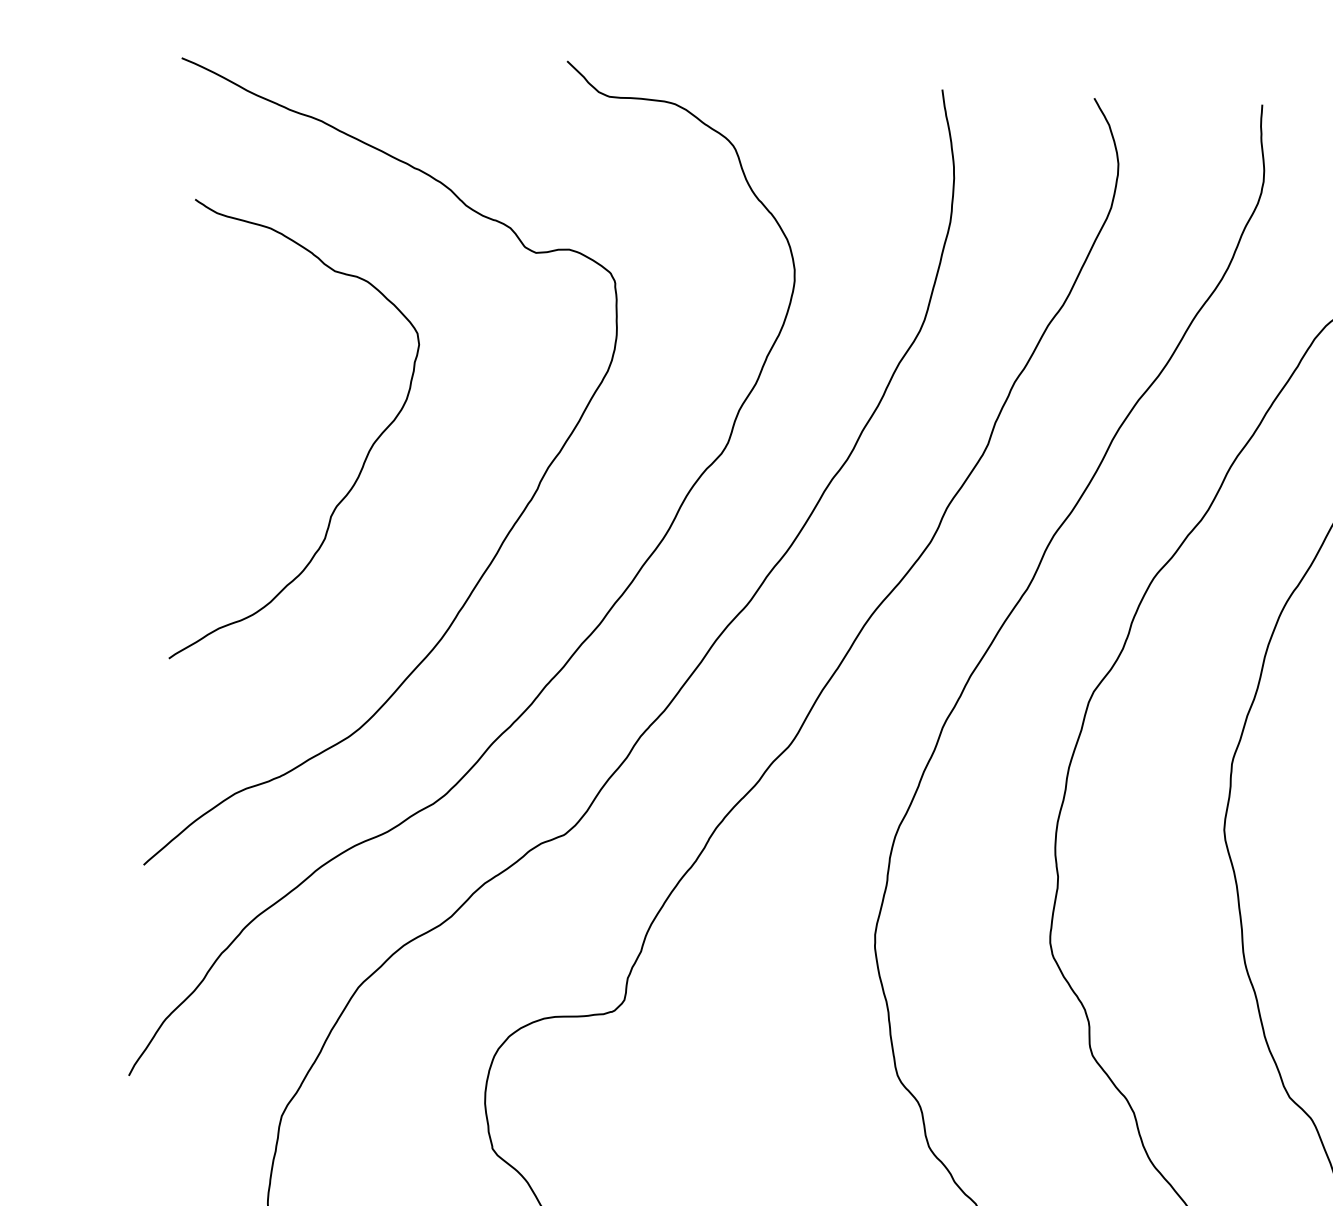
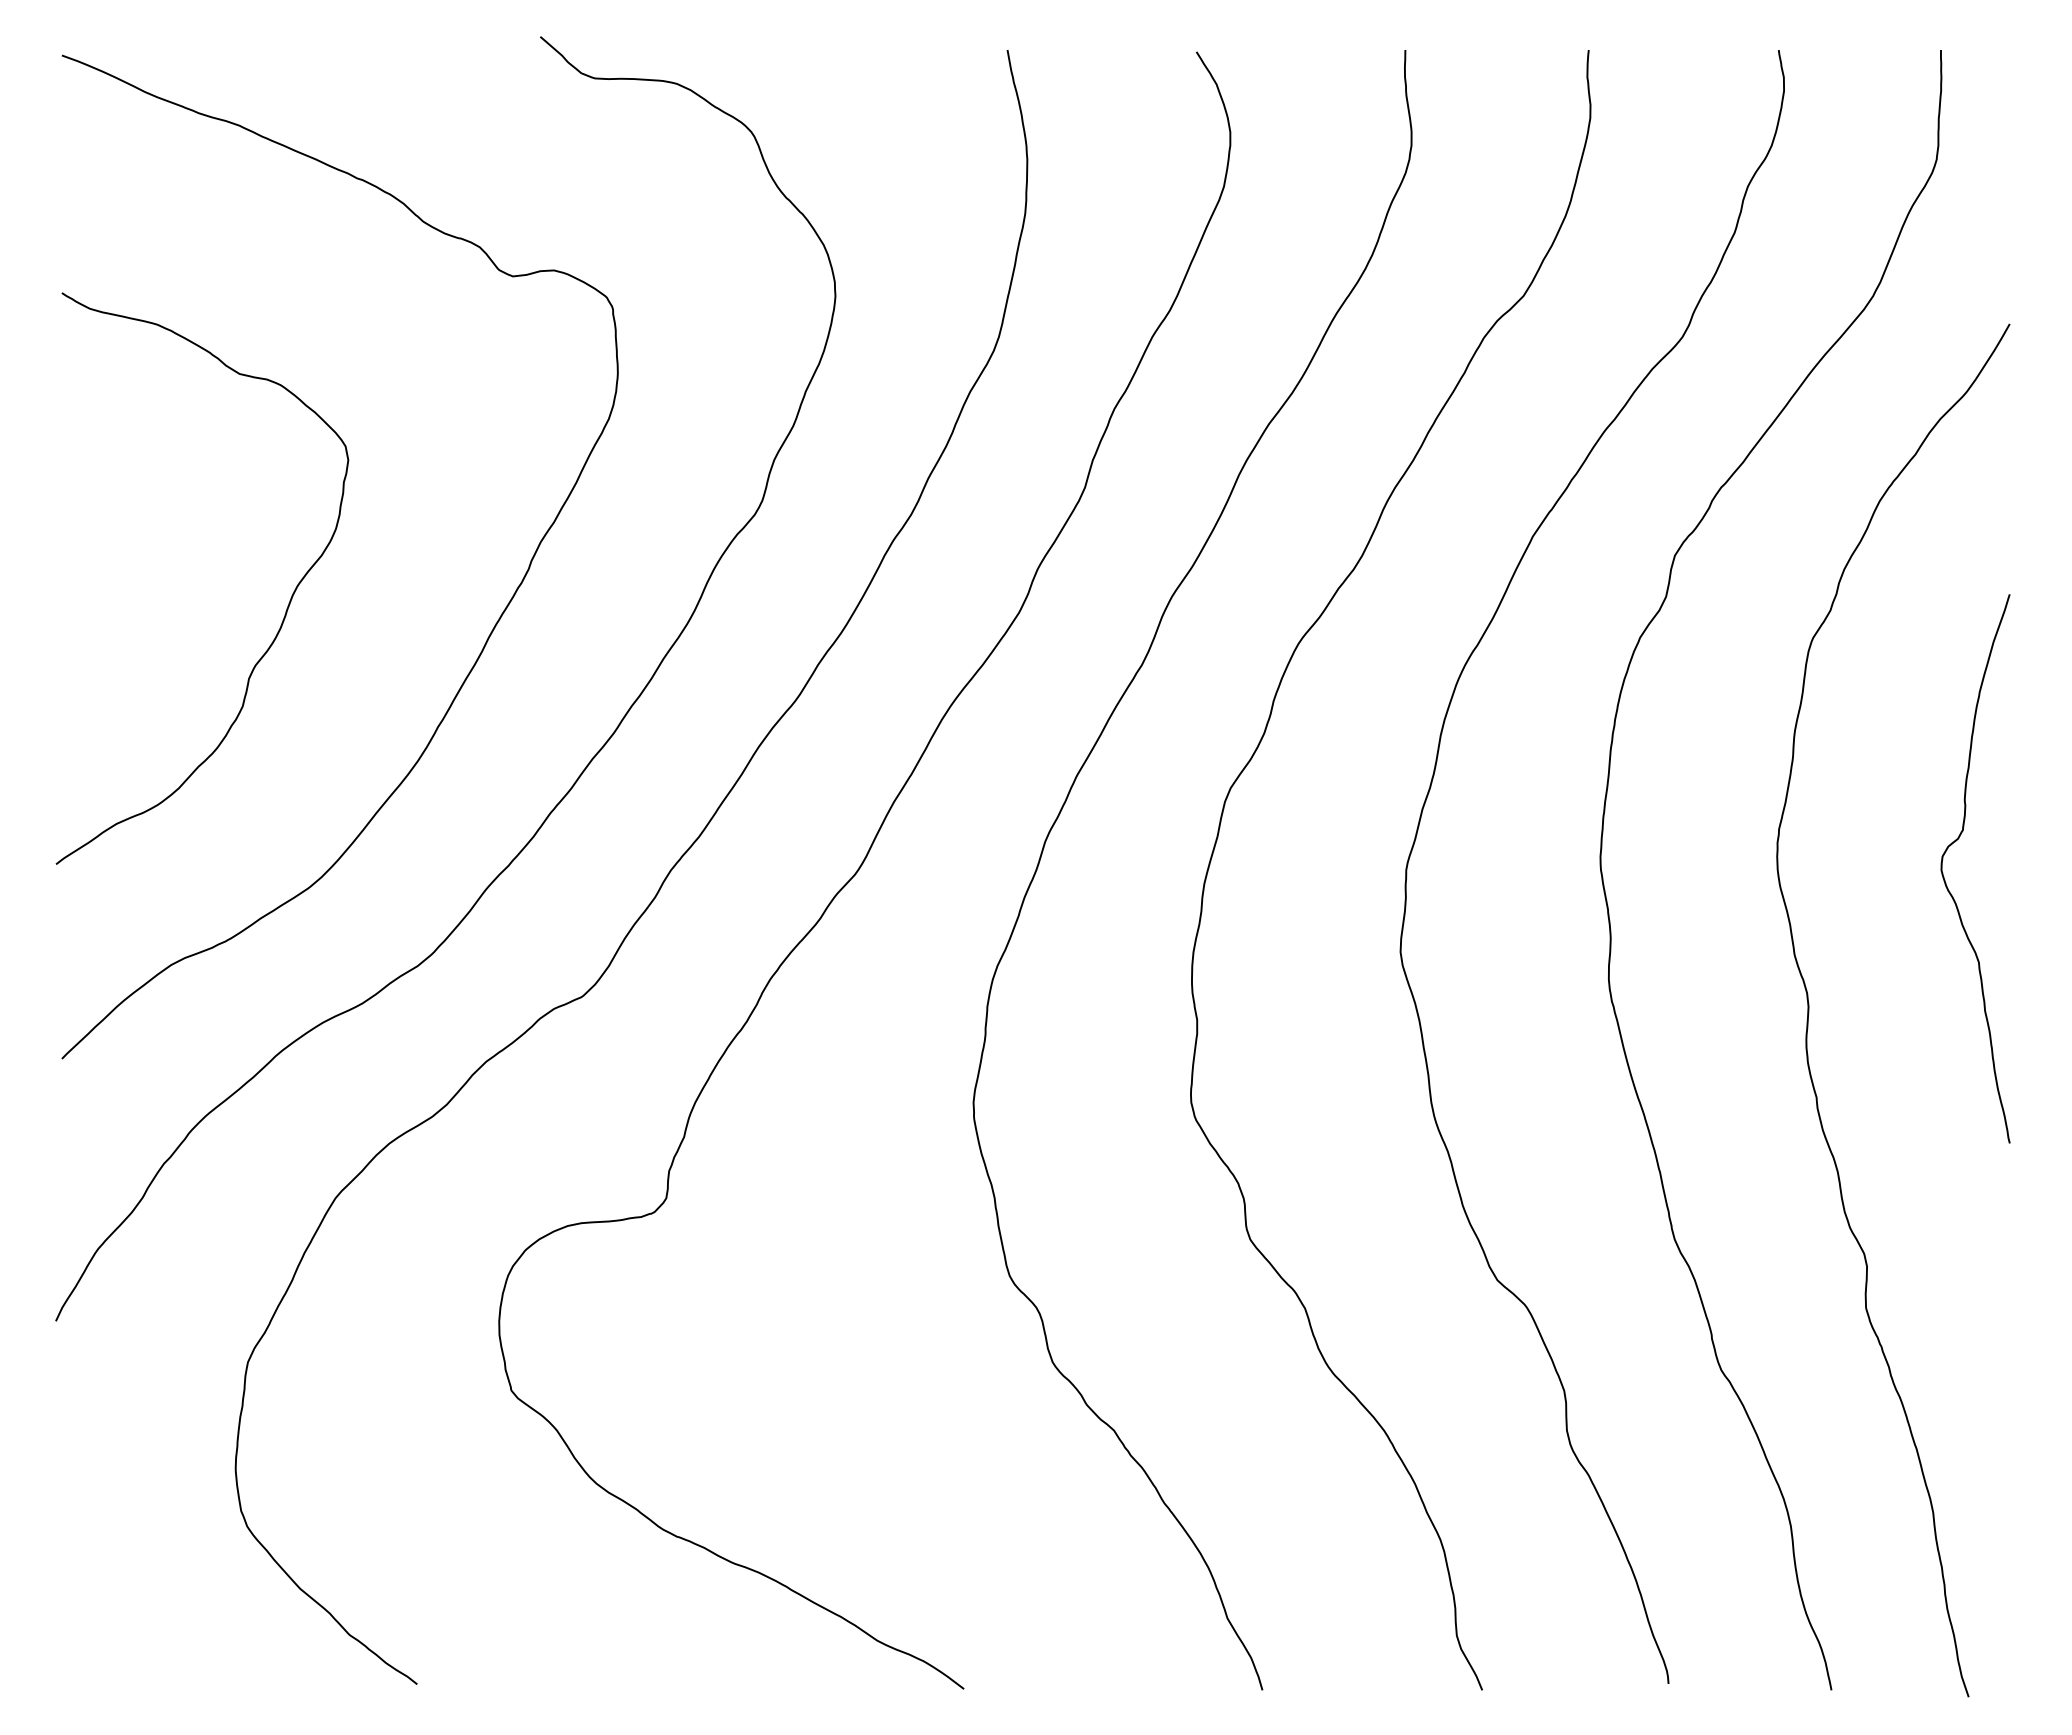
curve: (364, 459) -> (287, 605), moved

